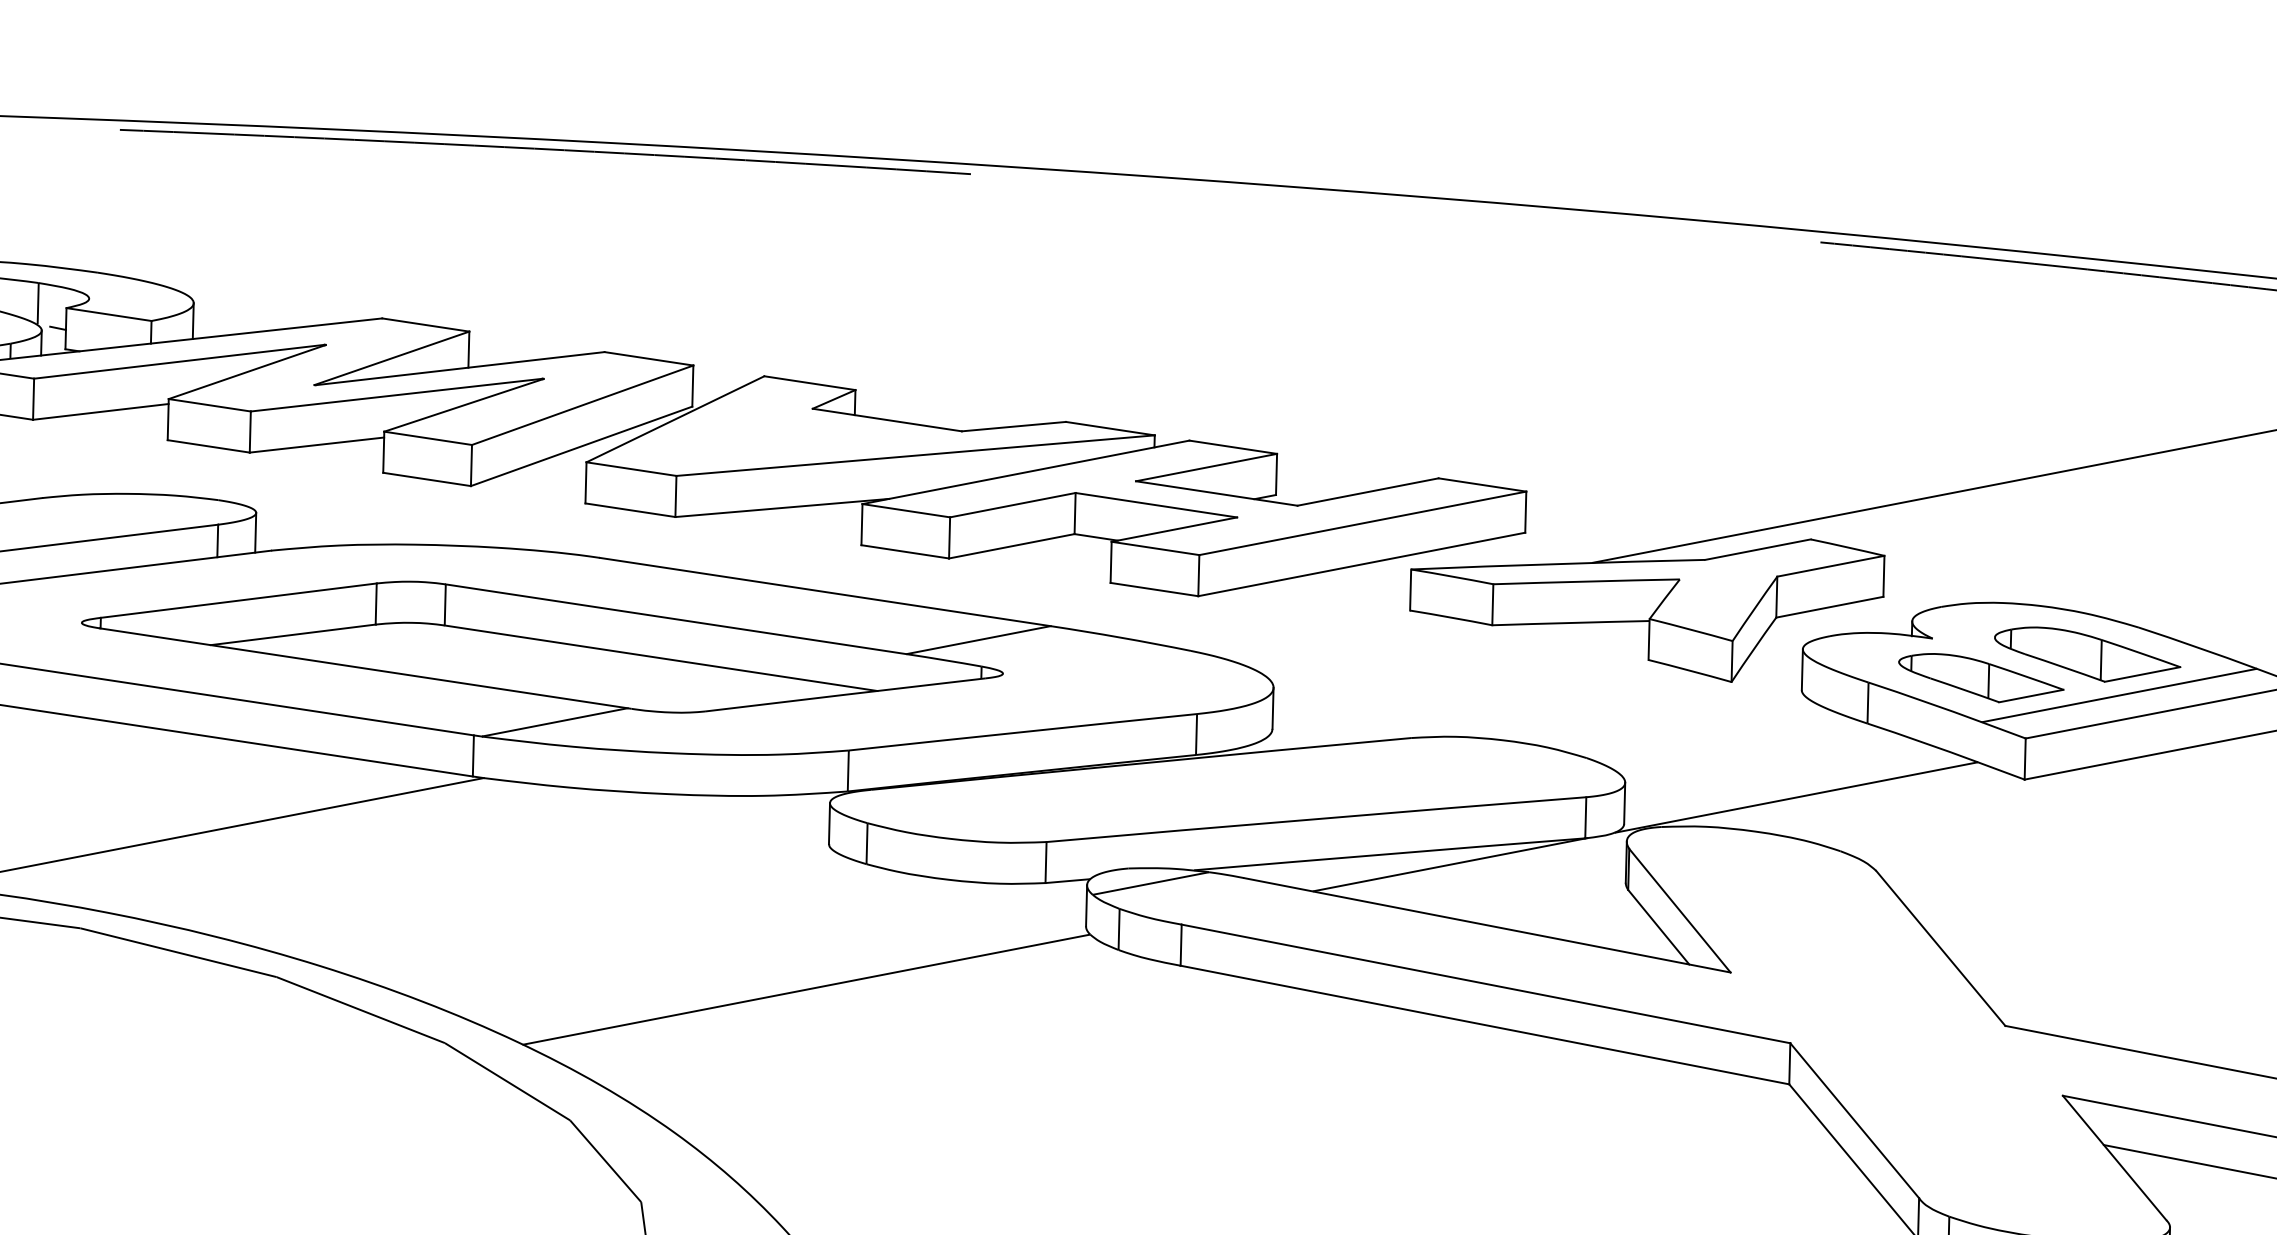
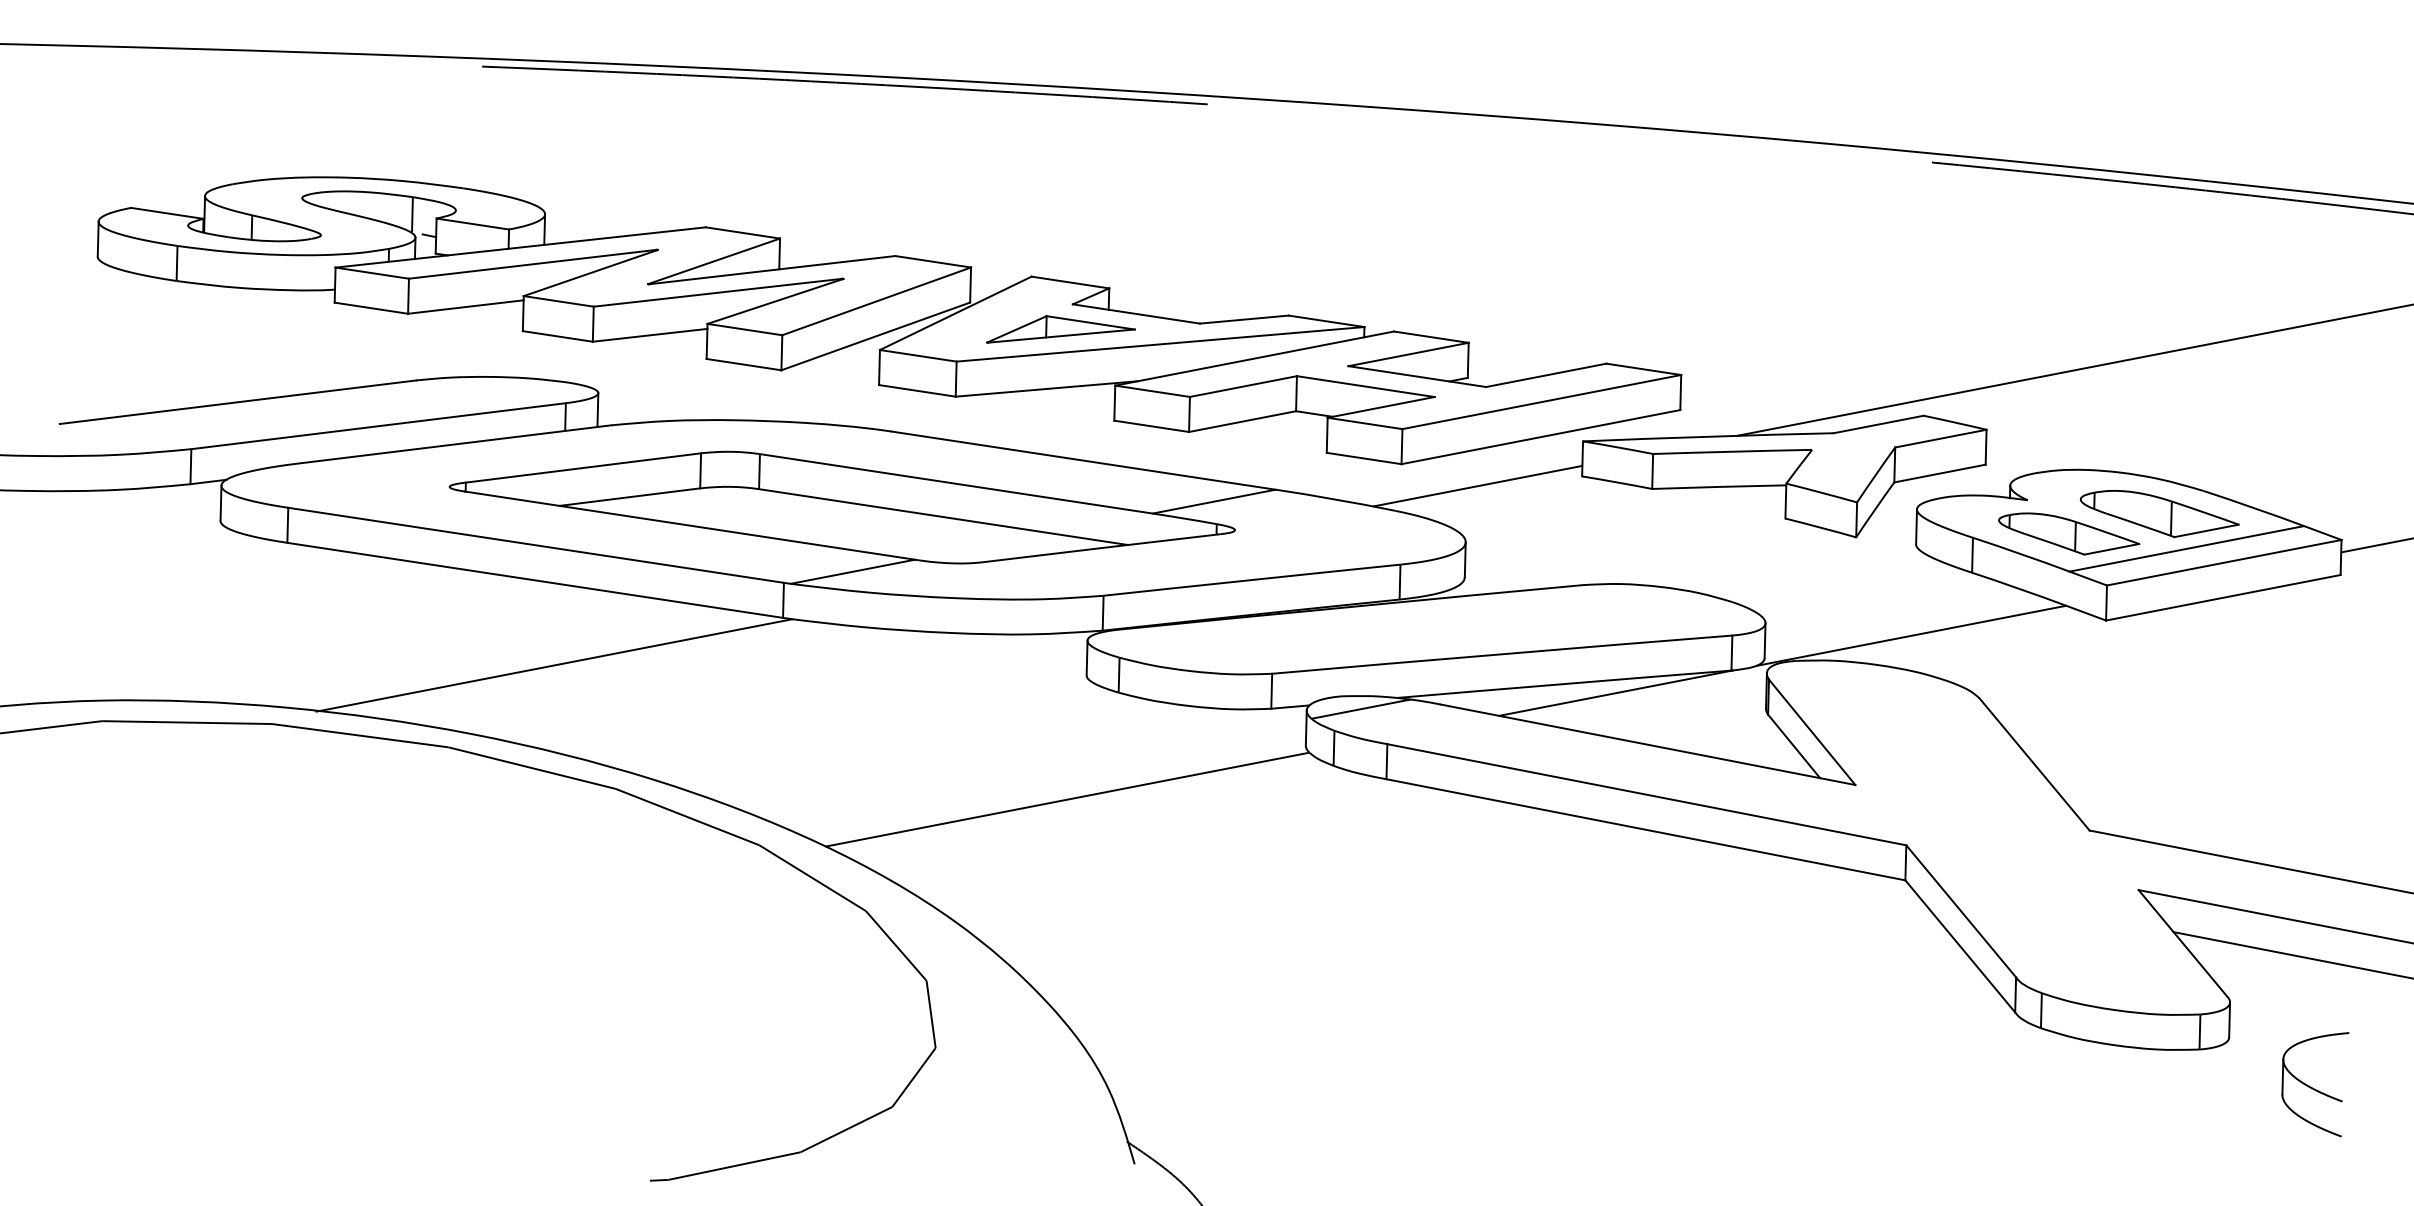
part: (798, 438) -> (1060, 329), added
line: (1287, 621) -> (1477, 485), added

